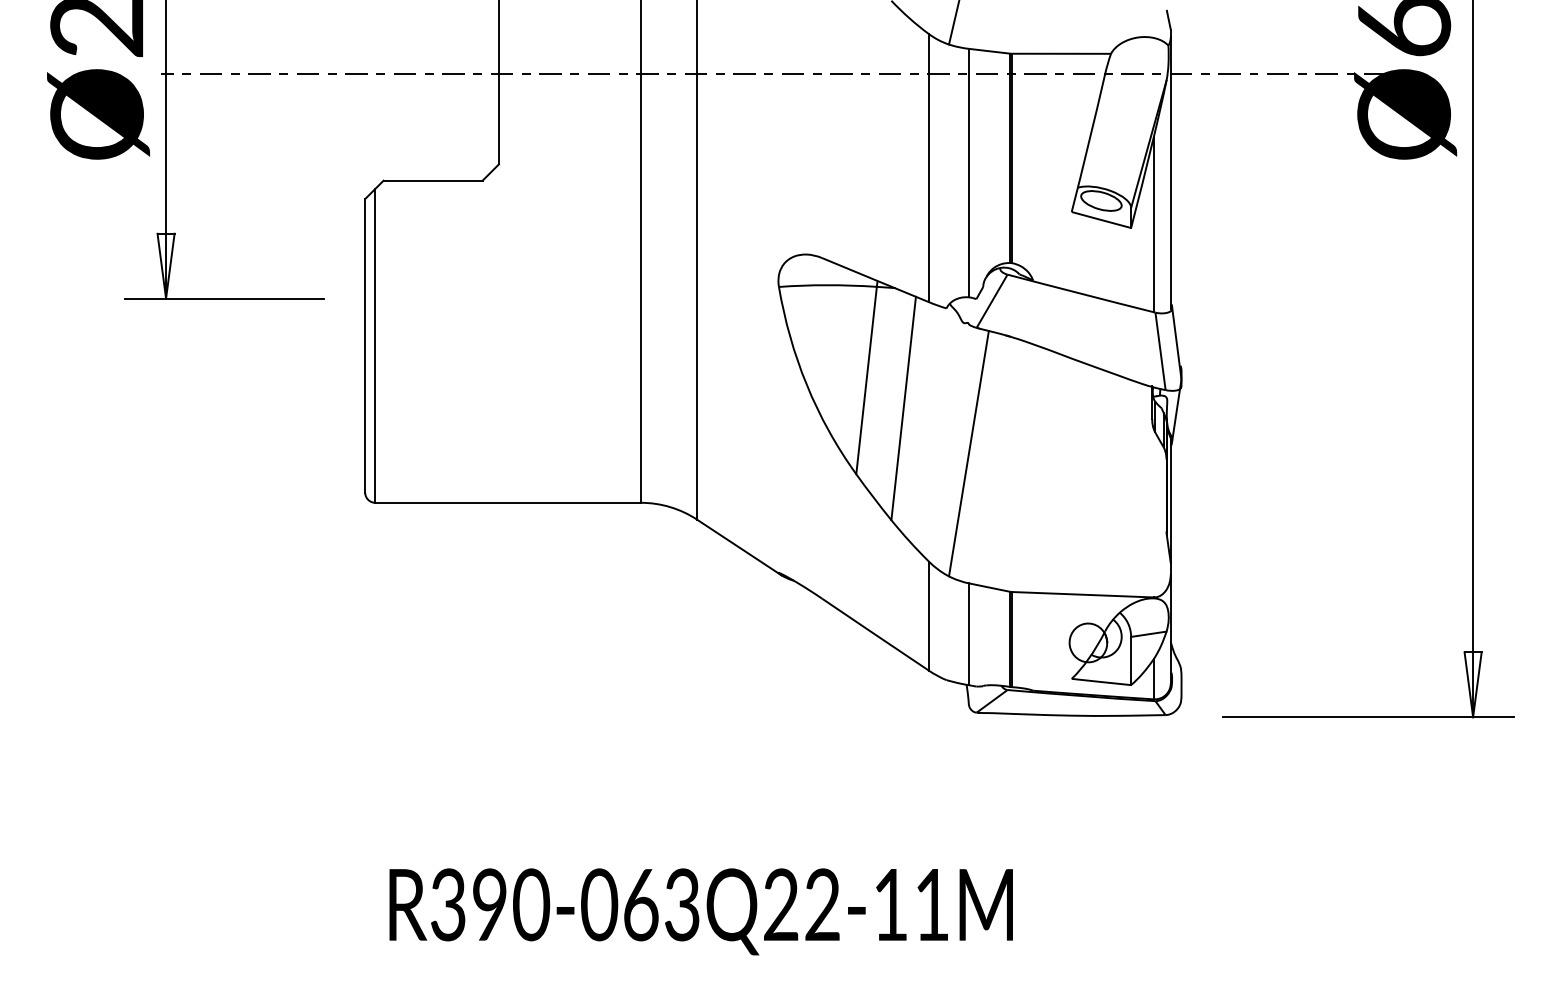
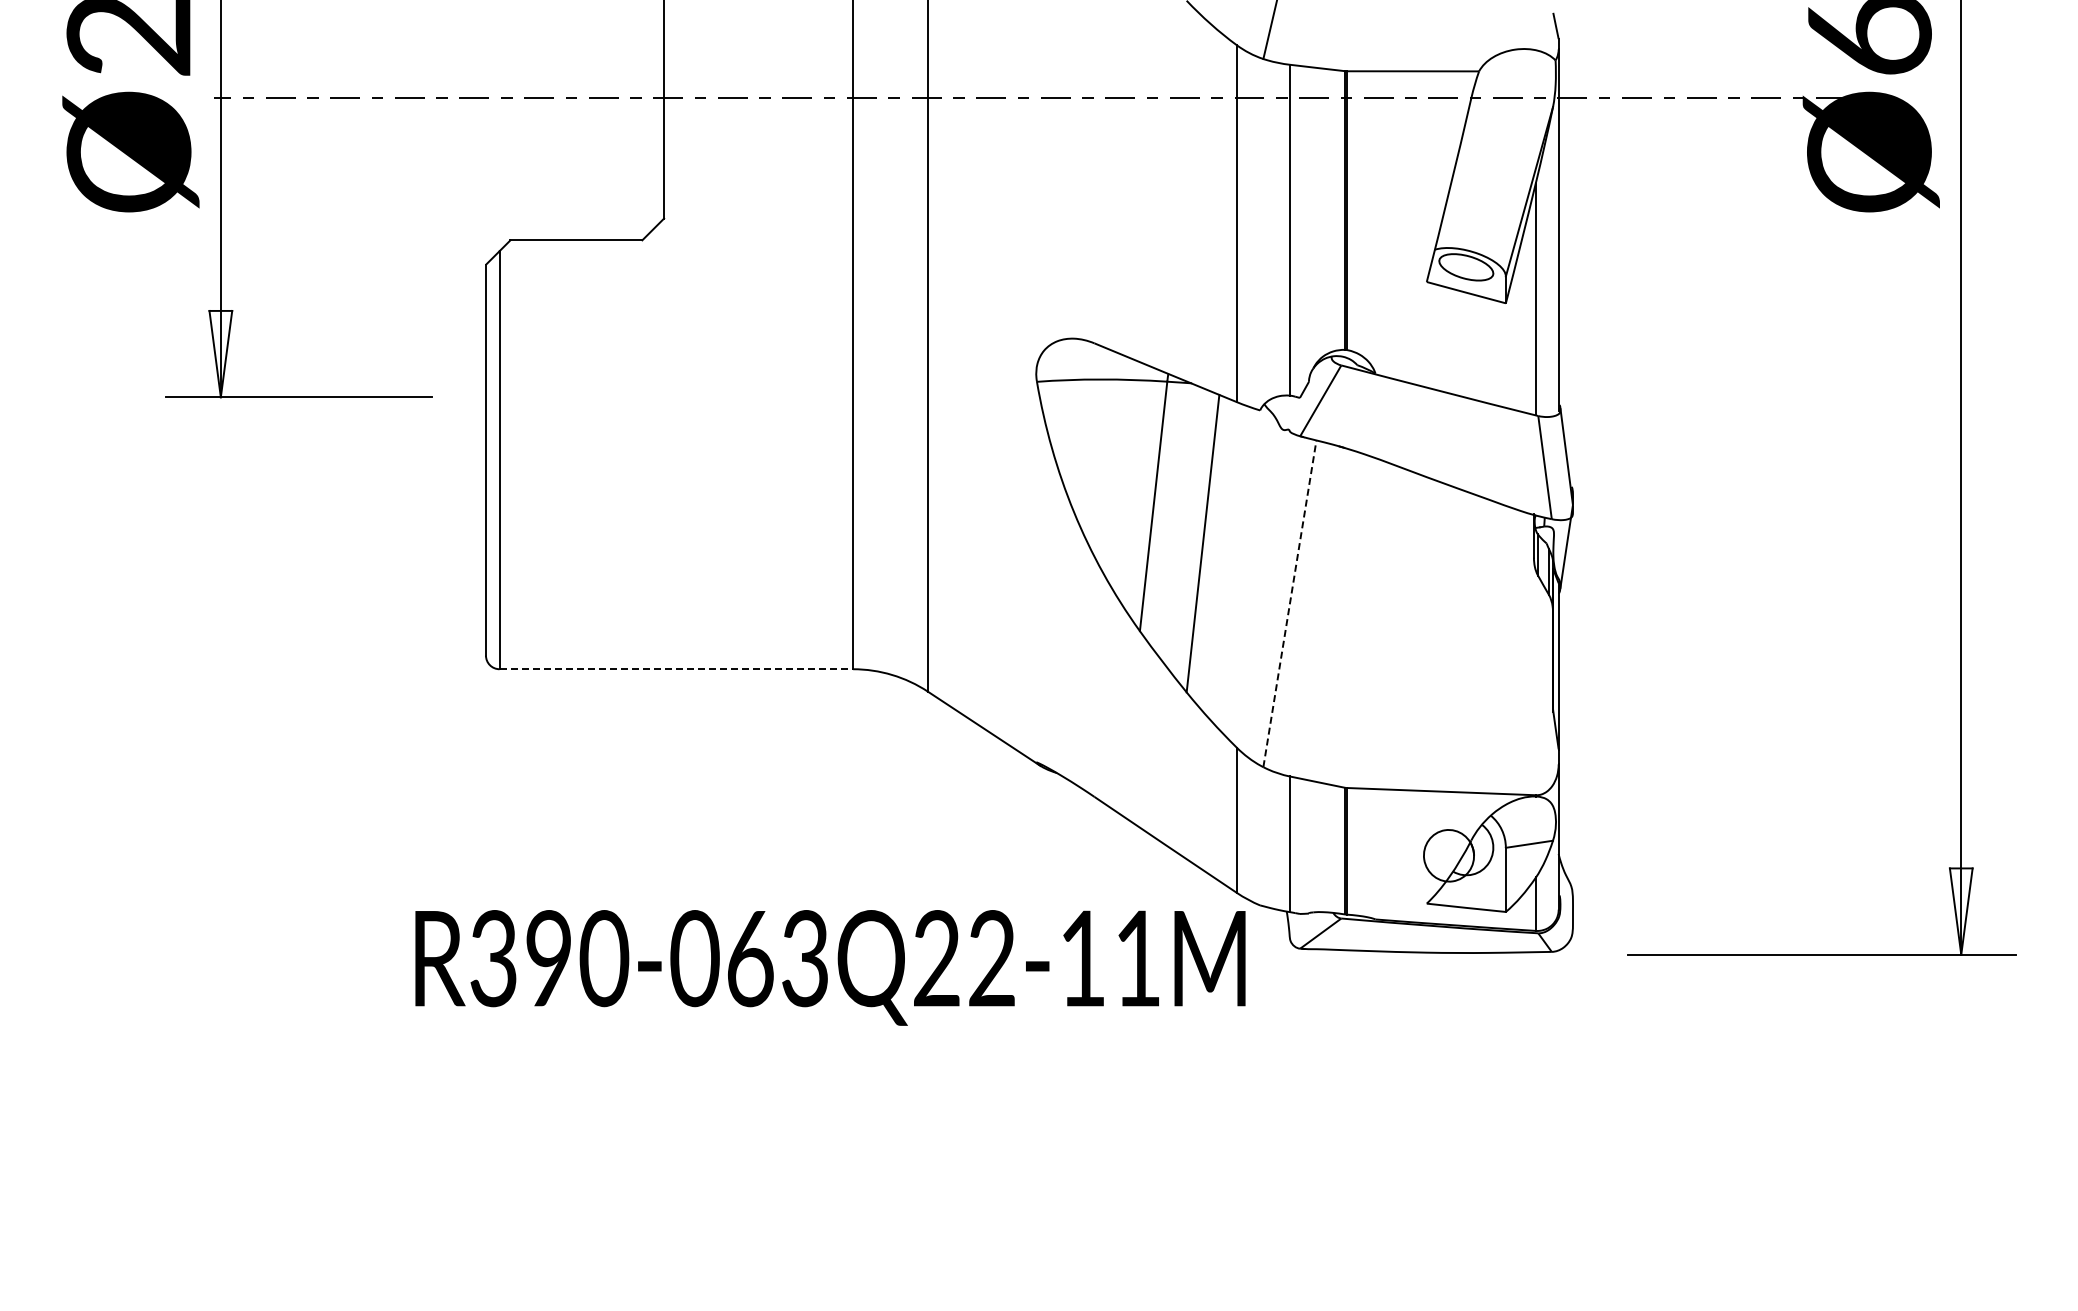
line: (969, 453) -> (1290, 603), solid -> dashed
line: (508, 503) -> (676, 669), solid -> dashed
text: (701, 911) -> (830, 967), moved

